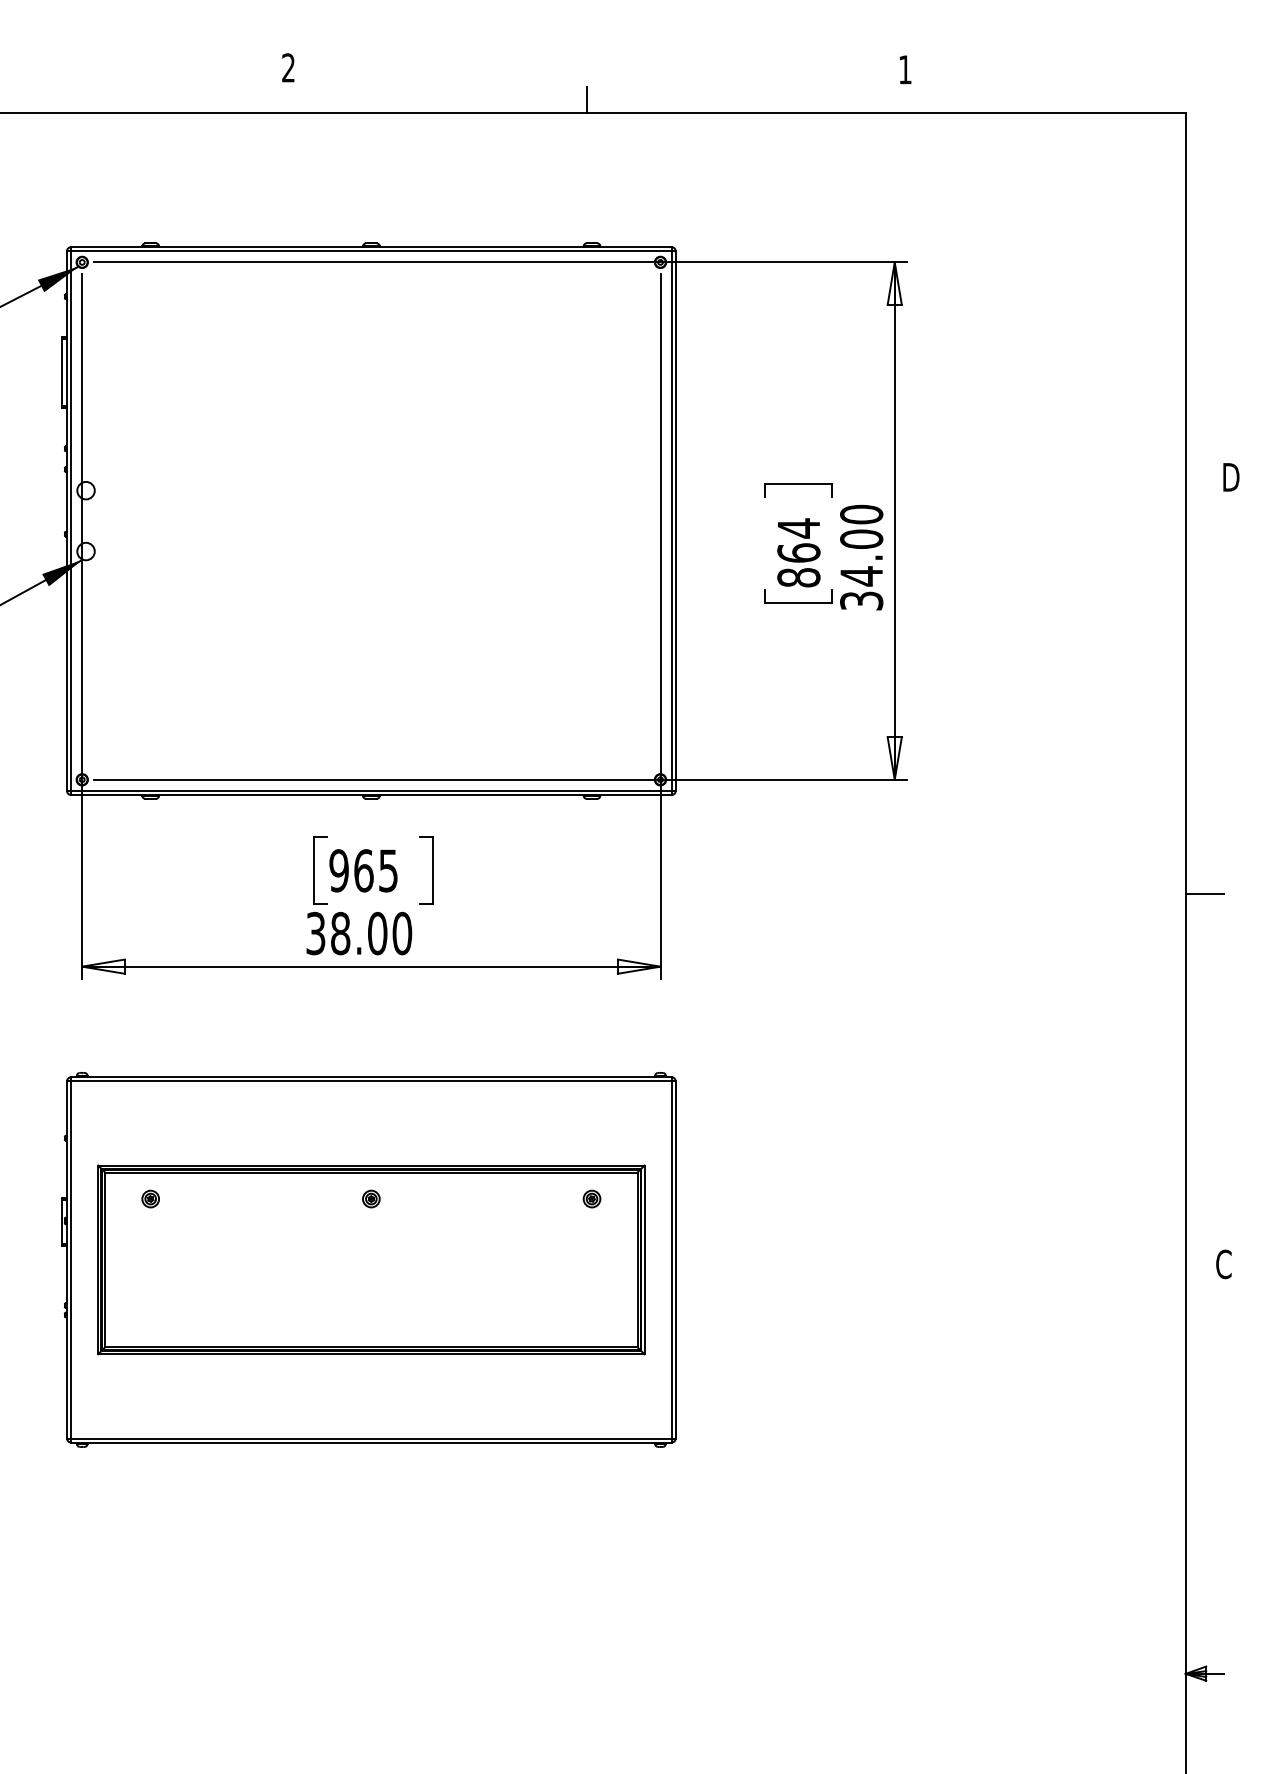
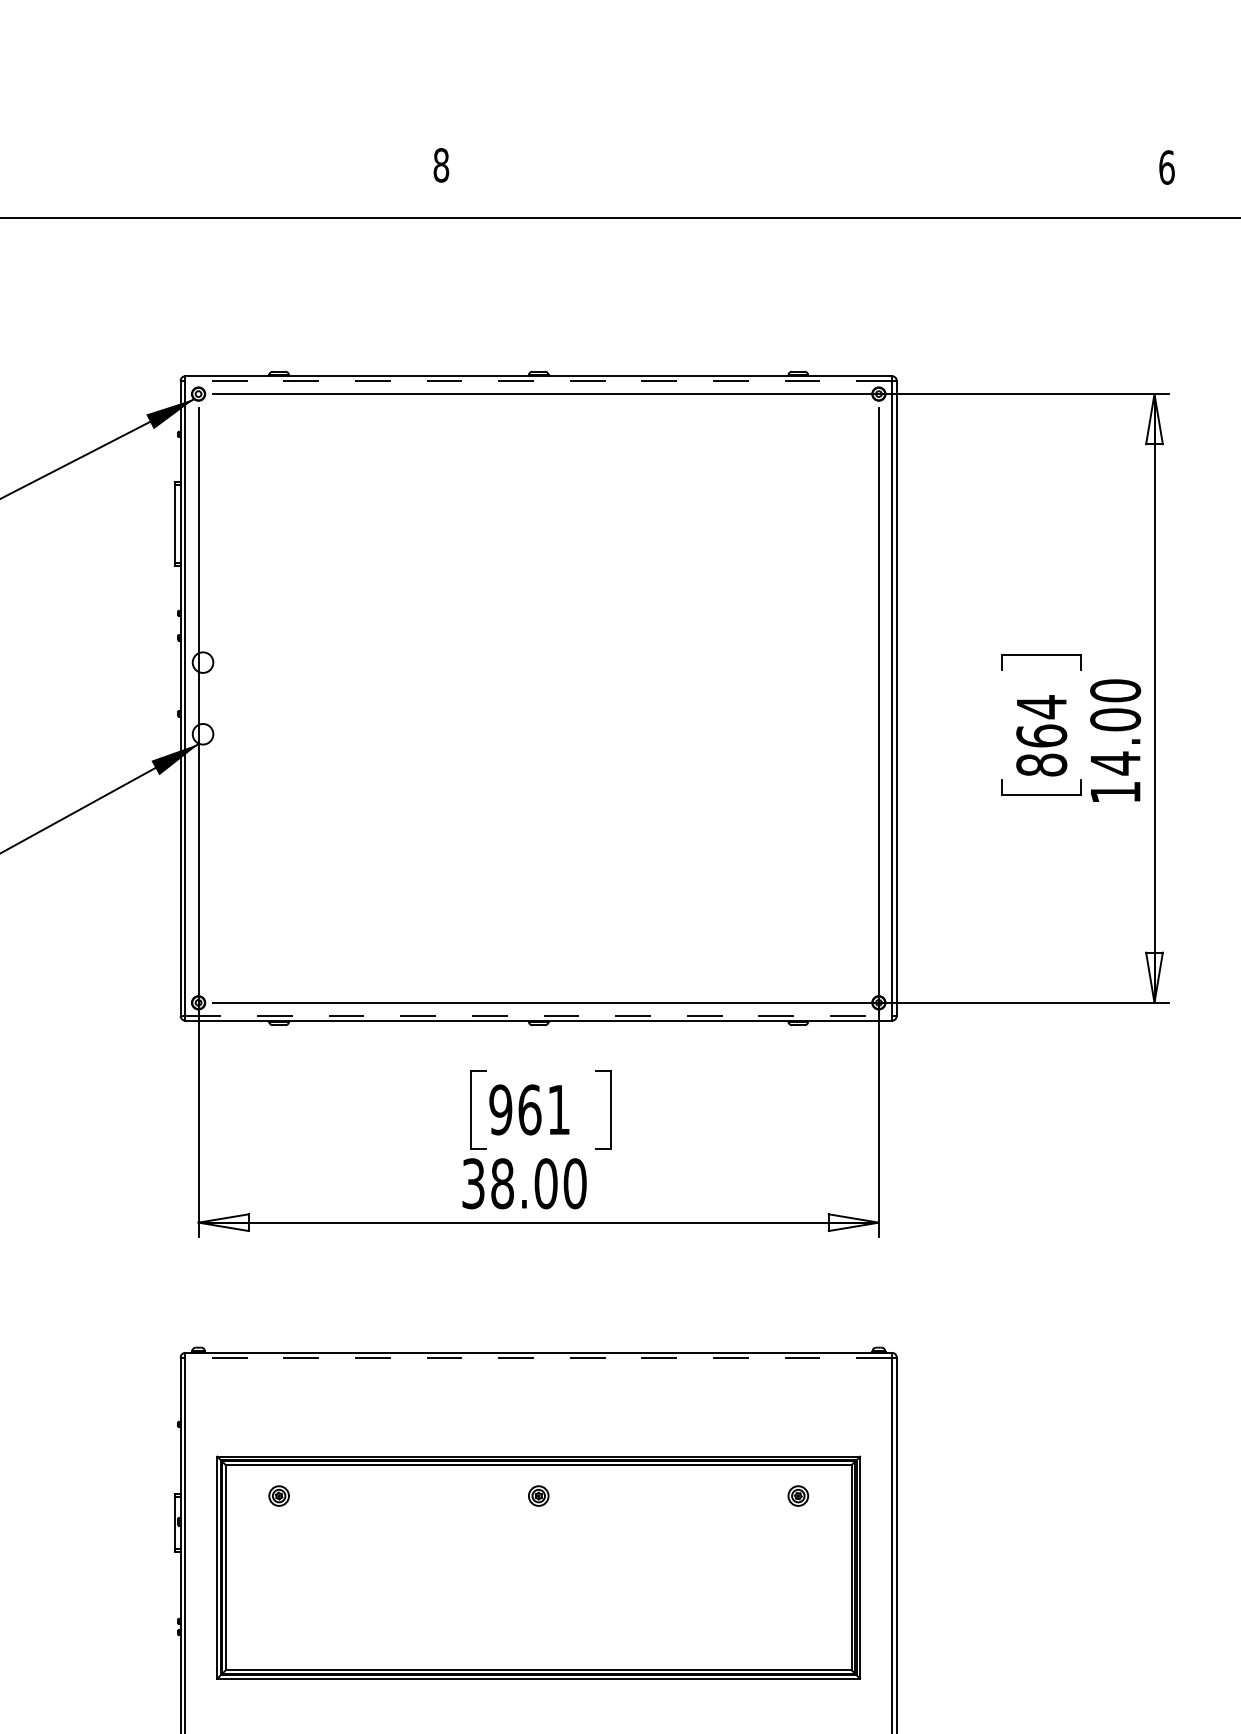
text: (288, 67) -> (441, 164), 2 -> 8
text: (905, 69) -> (1167, 167), 1 -> 6
line: (586, 99) -> (791, 202), removed
line: (370, 251) -> (537, 381), solid -> dashed
text: (861, 600) -> (1115, 791), 34.00 -> 14.00
line: (371, 790) -> (538, 1015), solid -> dashed
text: (388, 870) -> (558, 1109), 965 -> 961
line: (370, 1081) -> (537, 1357), solid -> dashed

